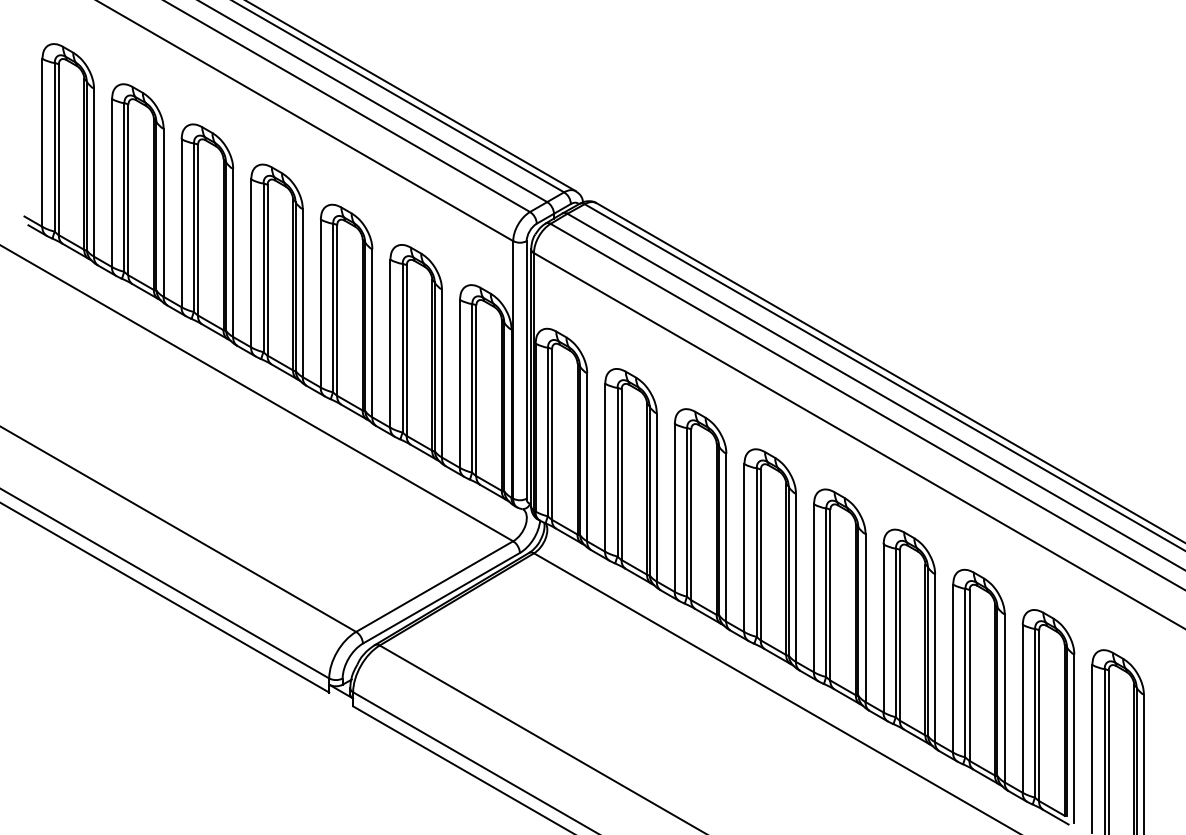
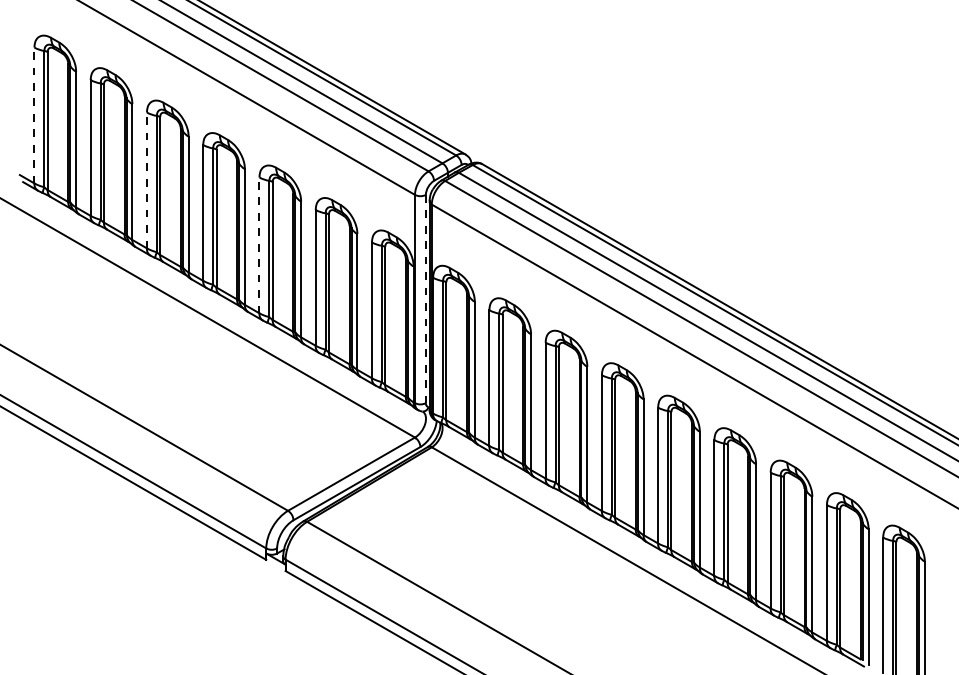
line: (42, 142) -> (34, 115), solid -> dashed
line: (181, 223) -> (146, 180), solid -> dashed
line: (320, 303) -> (259, 245), solid -> dashed
line: (526, 370) -> (425, 299), solid -> dashed

